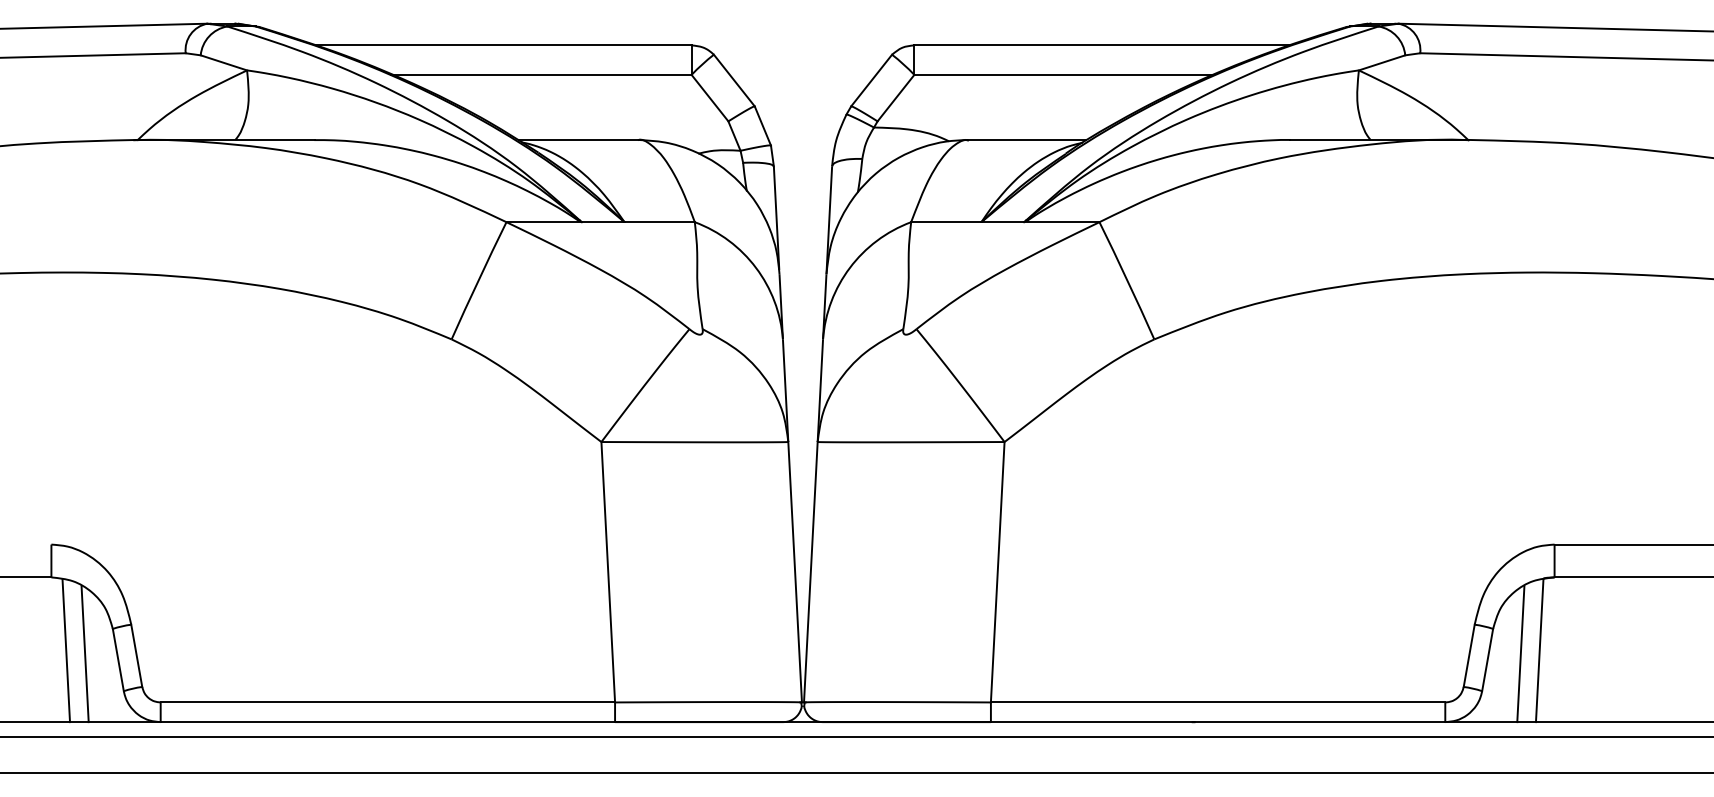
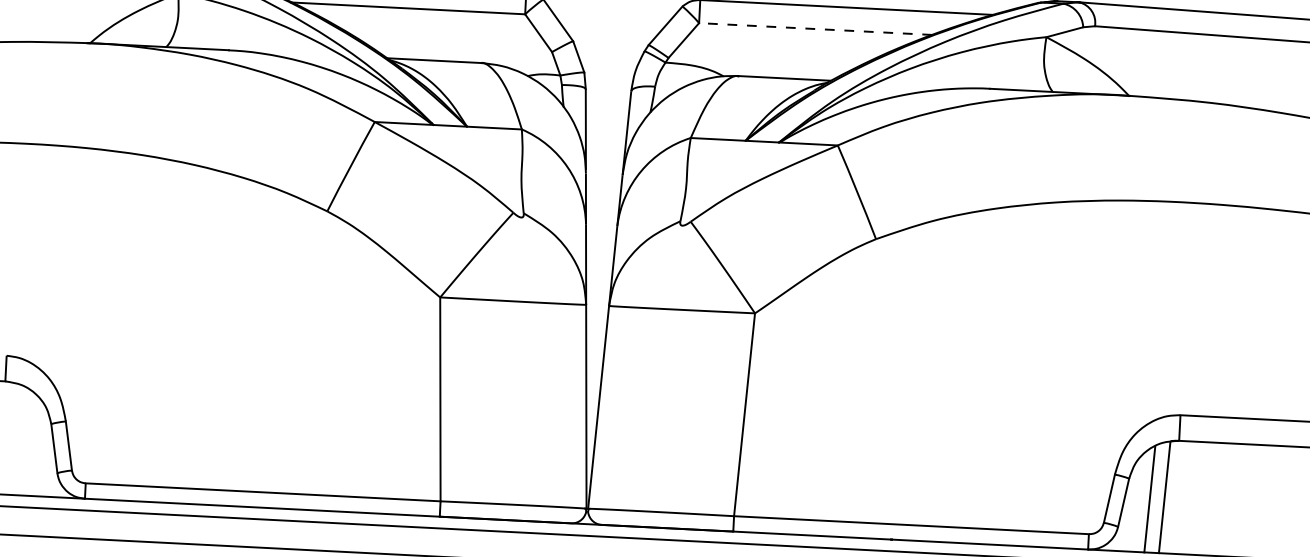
line: (1063, 74) -> (815, 28), solid -> dashed
line: (66, 650) -> (14, 439), removed
line: (84, 654) -> (28, 442), removed

